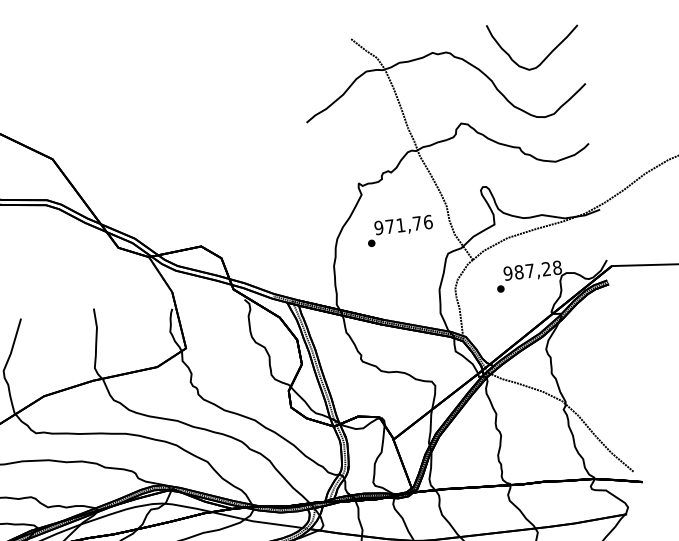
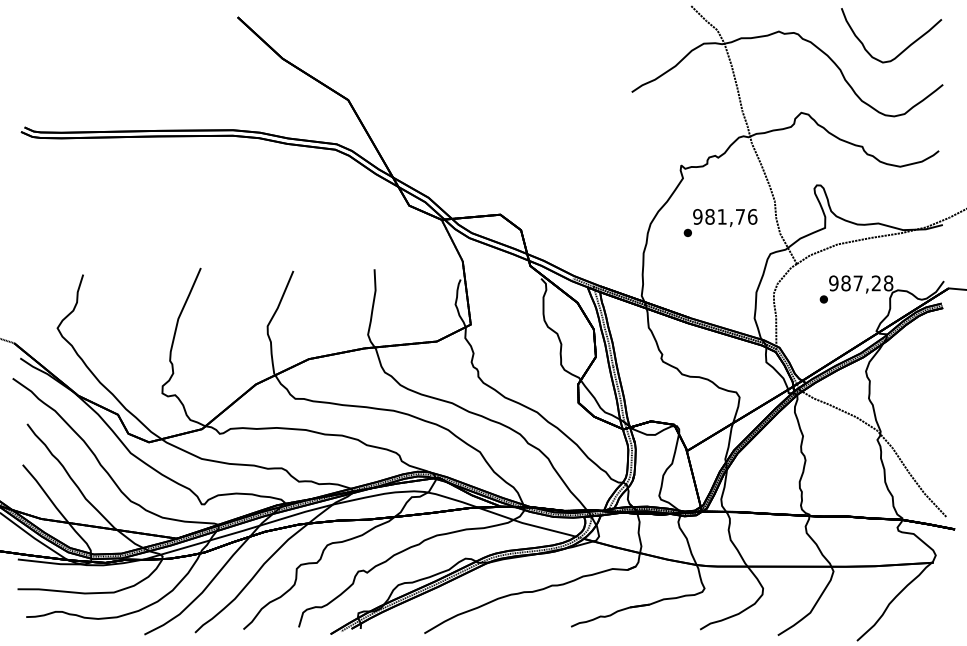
text: (389, 226) -> (709, 216), 971,76 -> 981,76

